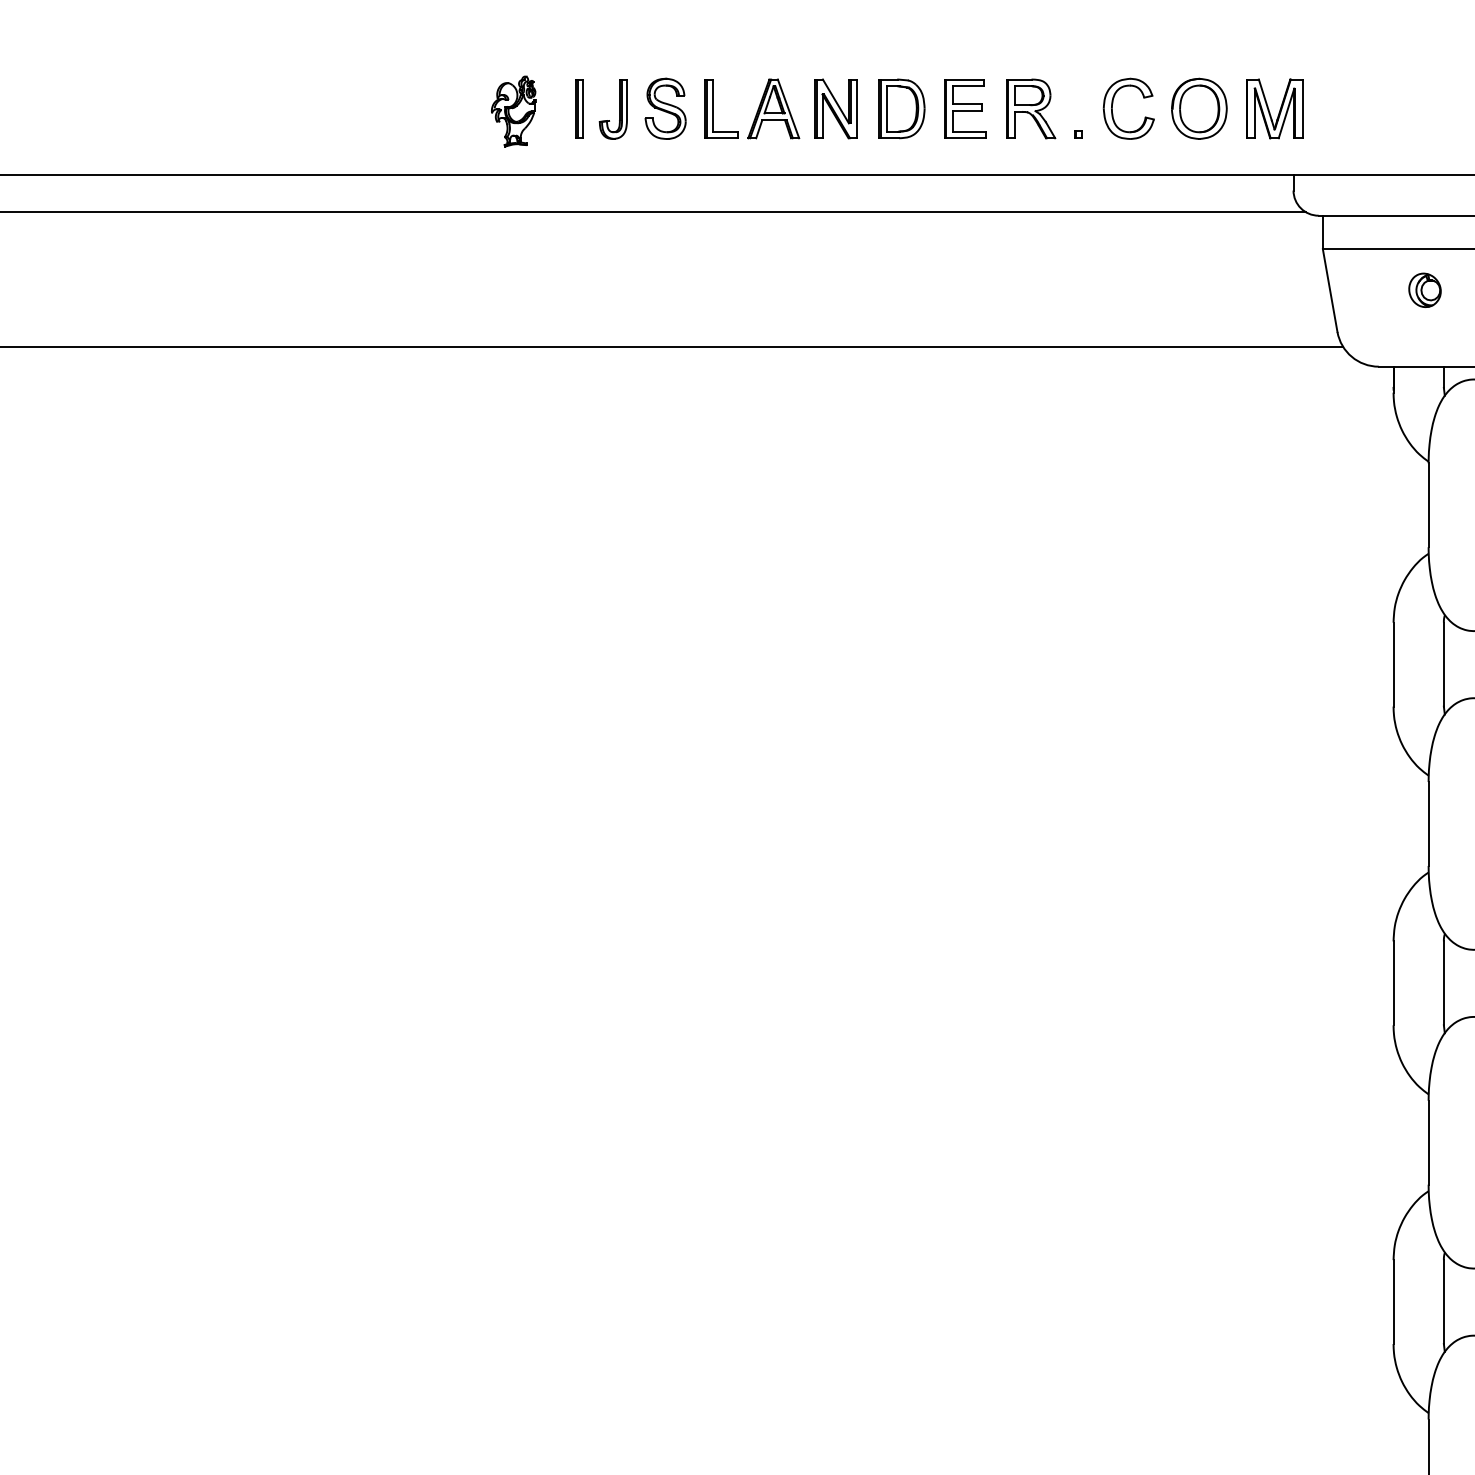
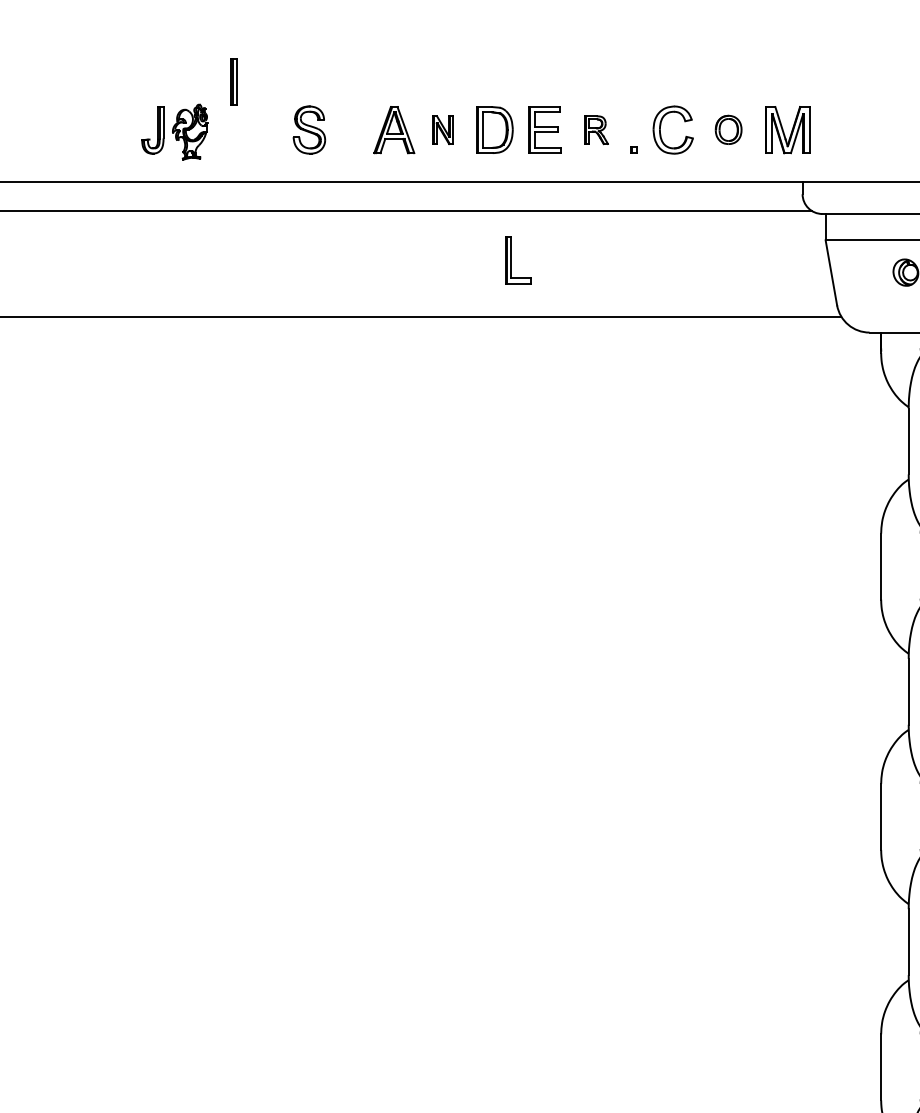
part: (579, 108) -> (233, 81), moved
part: (713, 108) -> (511, 260), moved
part: (835, 108) -> (442, 129), size x0.6
part: (1031, 108) -> (596, 129), size x0.6
part: (1199, 108) -> (728, 129), size x0.6
part: (619, 109) -> (157, 130), moved

